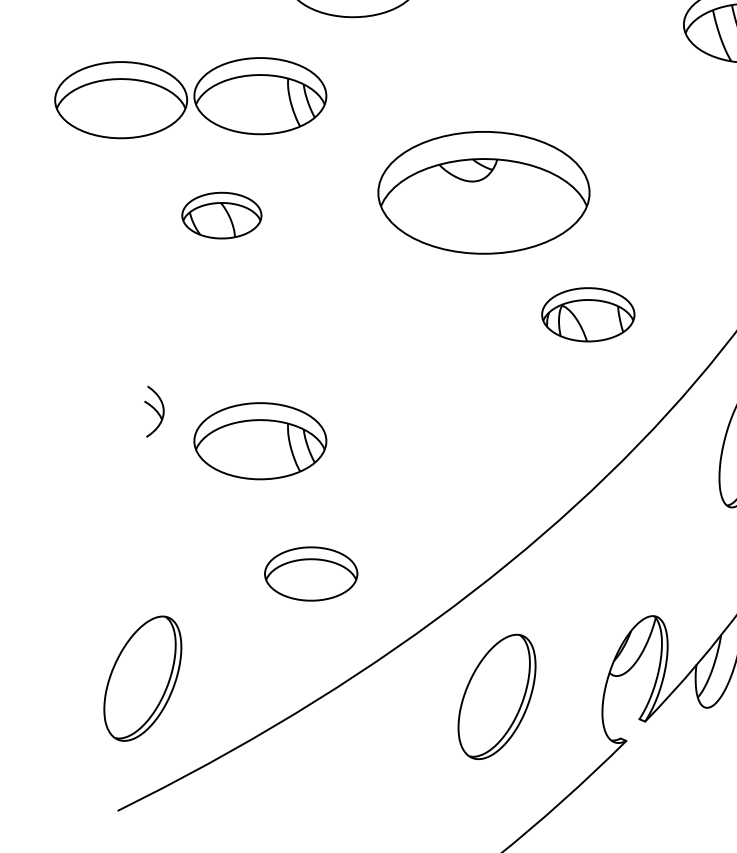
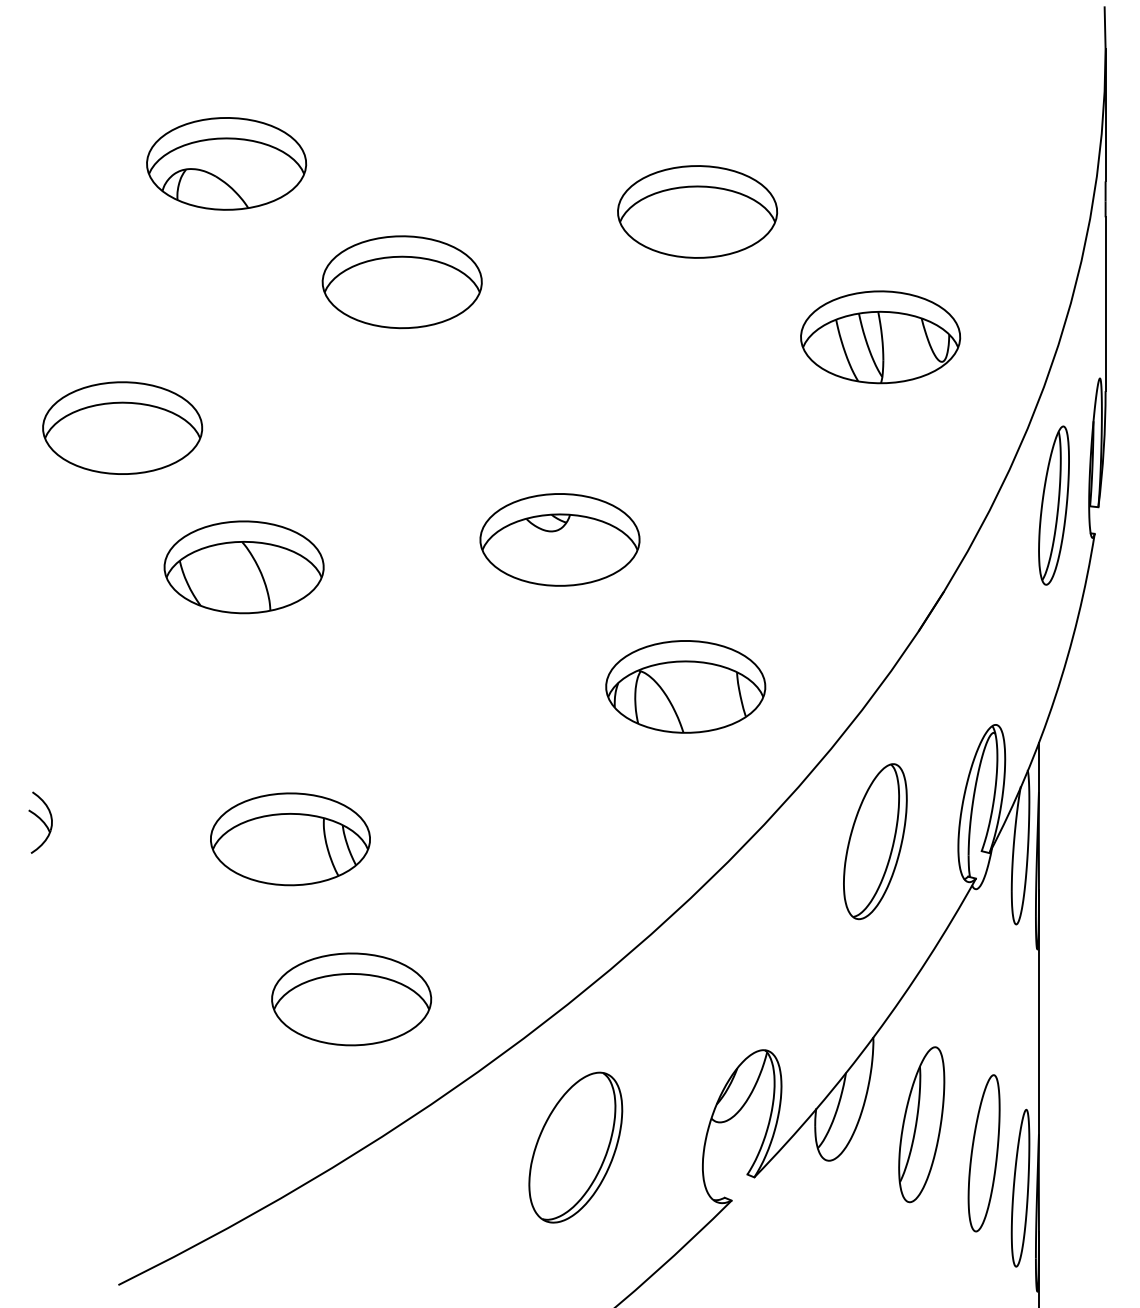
part: (260, 96) -> (290, 423), removed
part: (483, 192) -> (559, 539), size x0.62
part: (221, 215) -> (243, 567), size x1.67
part: (588, 314) -> (685, 686), size x1.43
part: (154, 411) -> (40, 822), moved
part: (310, 574) -> (351, 999), size x1.43
part: (142, 678) -> (148, 1125), removed

